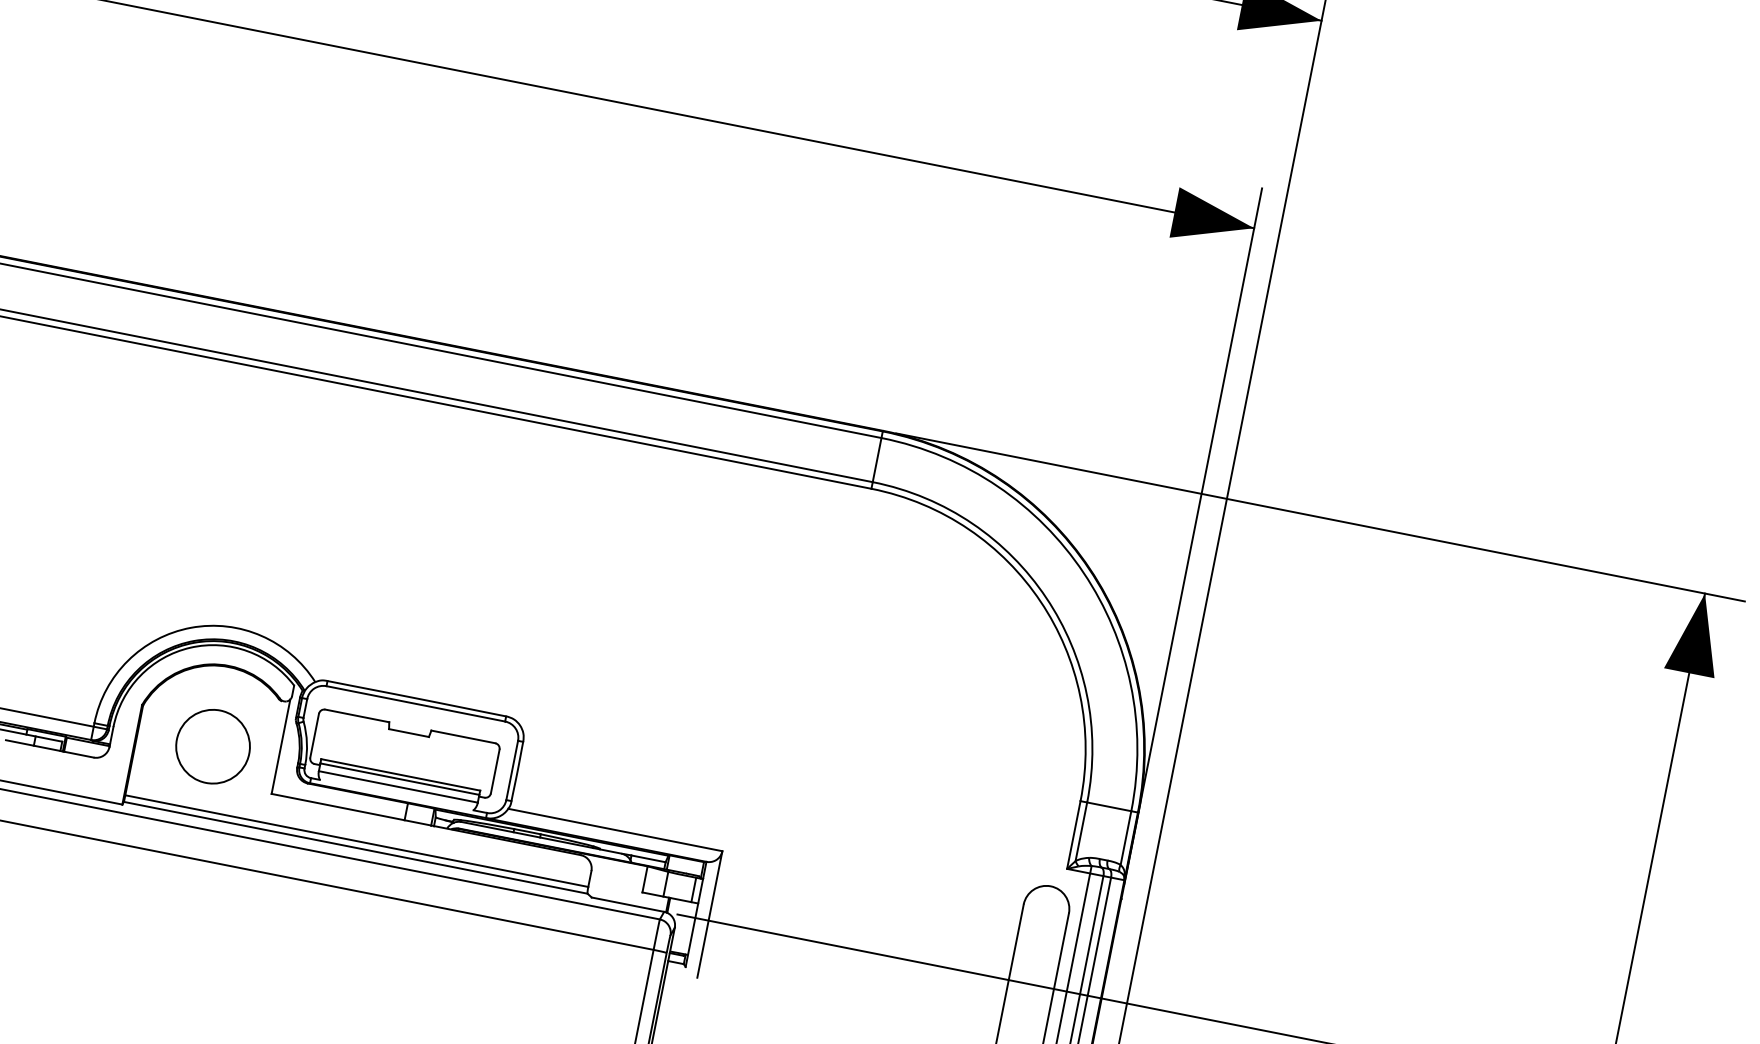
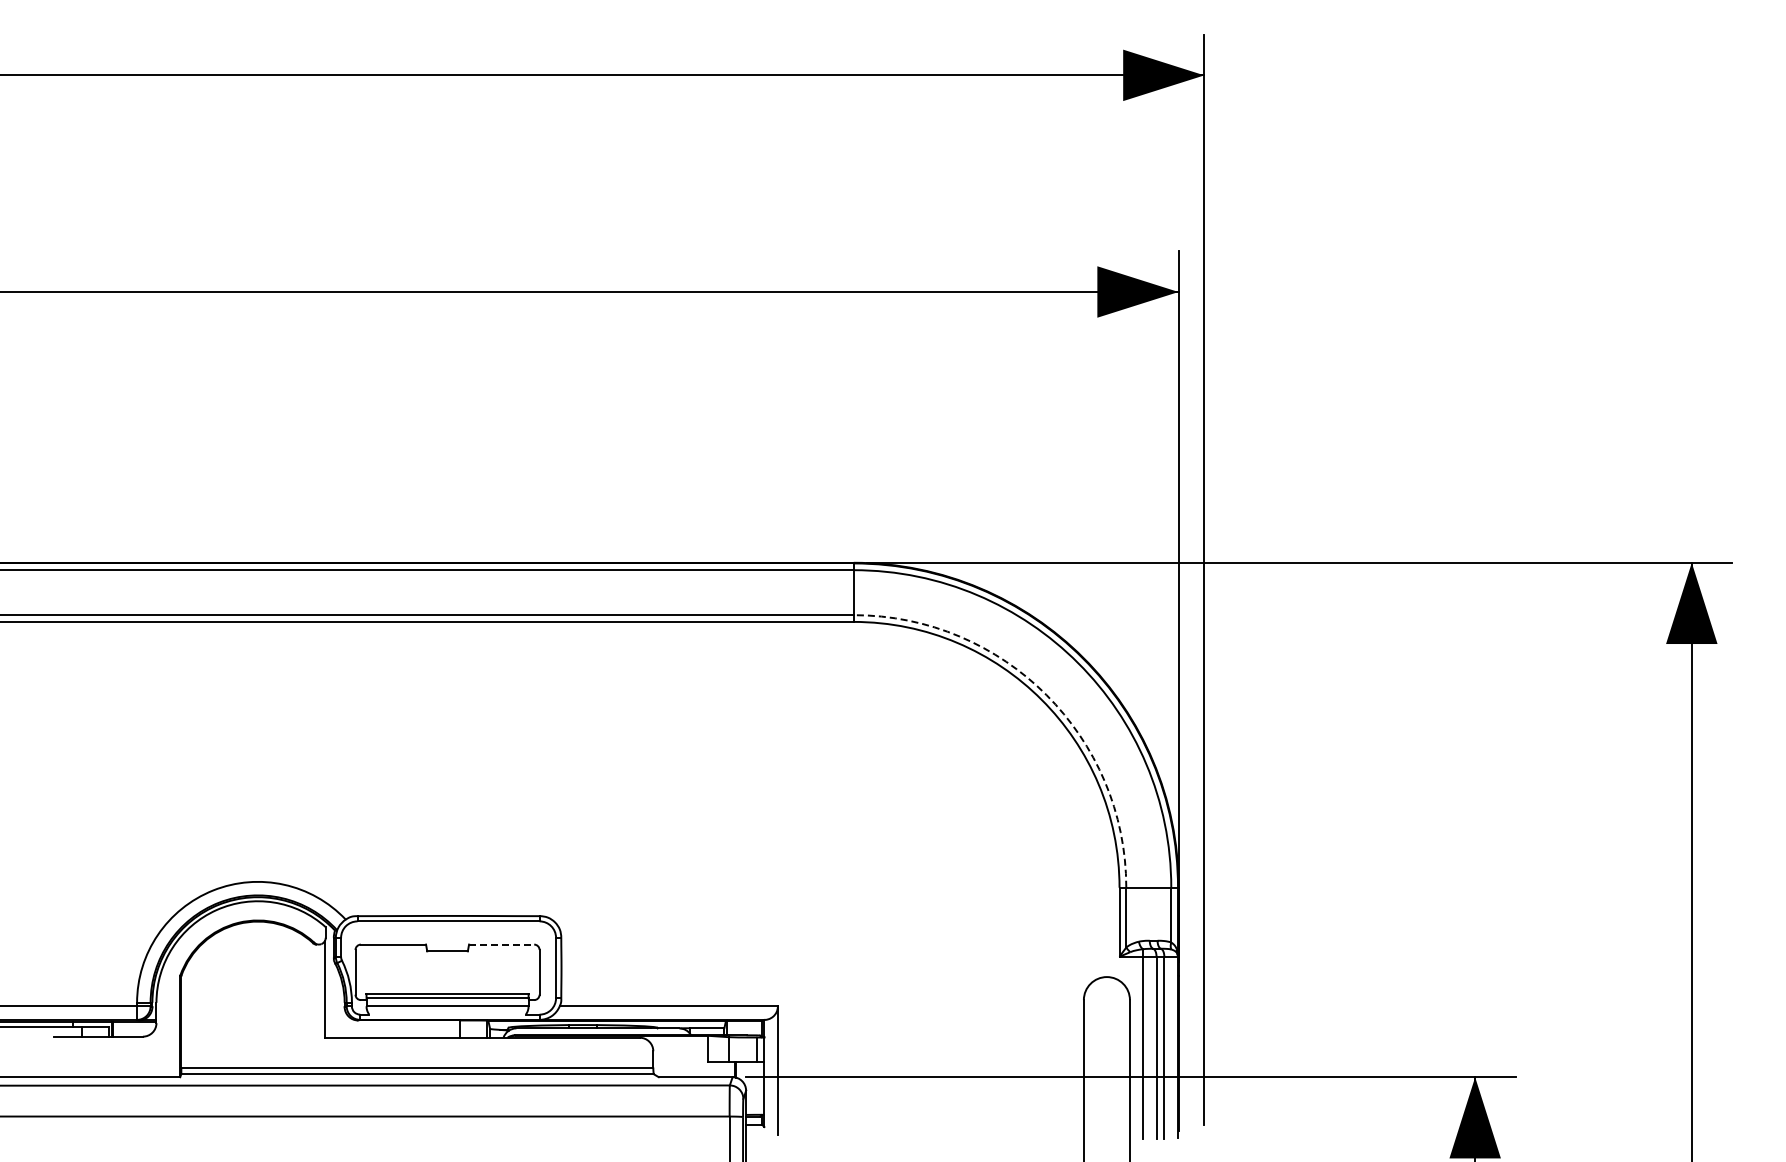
arc: (1046, 598) -> (1046, 695), solid -> dashed
line: (463, 736) -> (501, 944), solid -> dashed
circle: (212, 746) -> (257, 1002), removed

